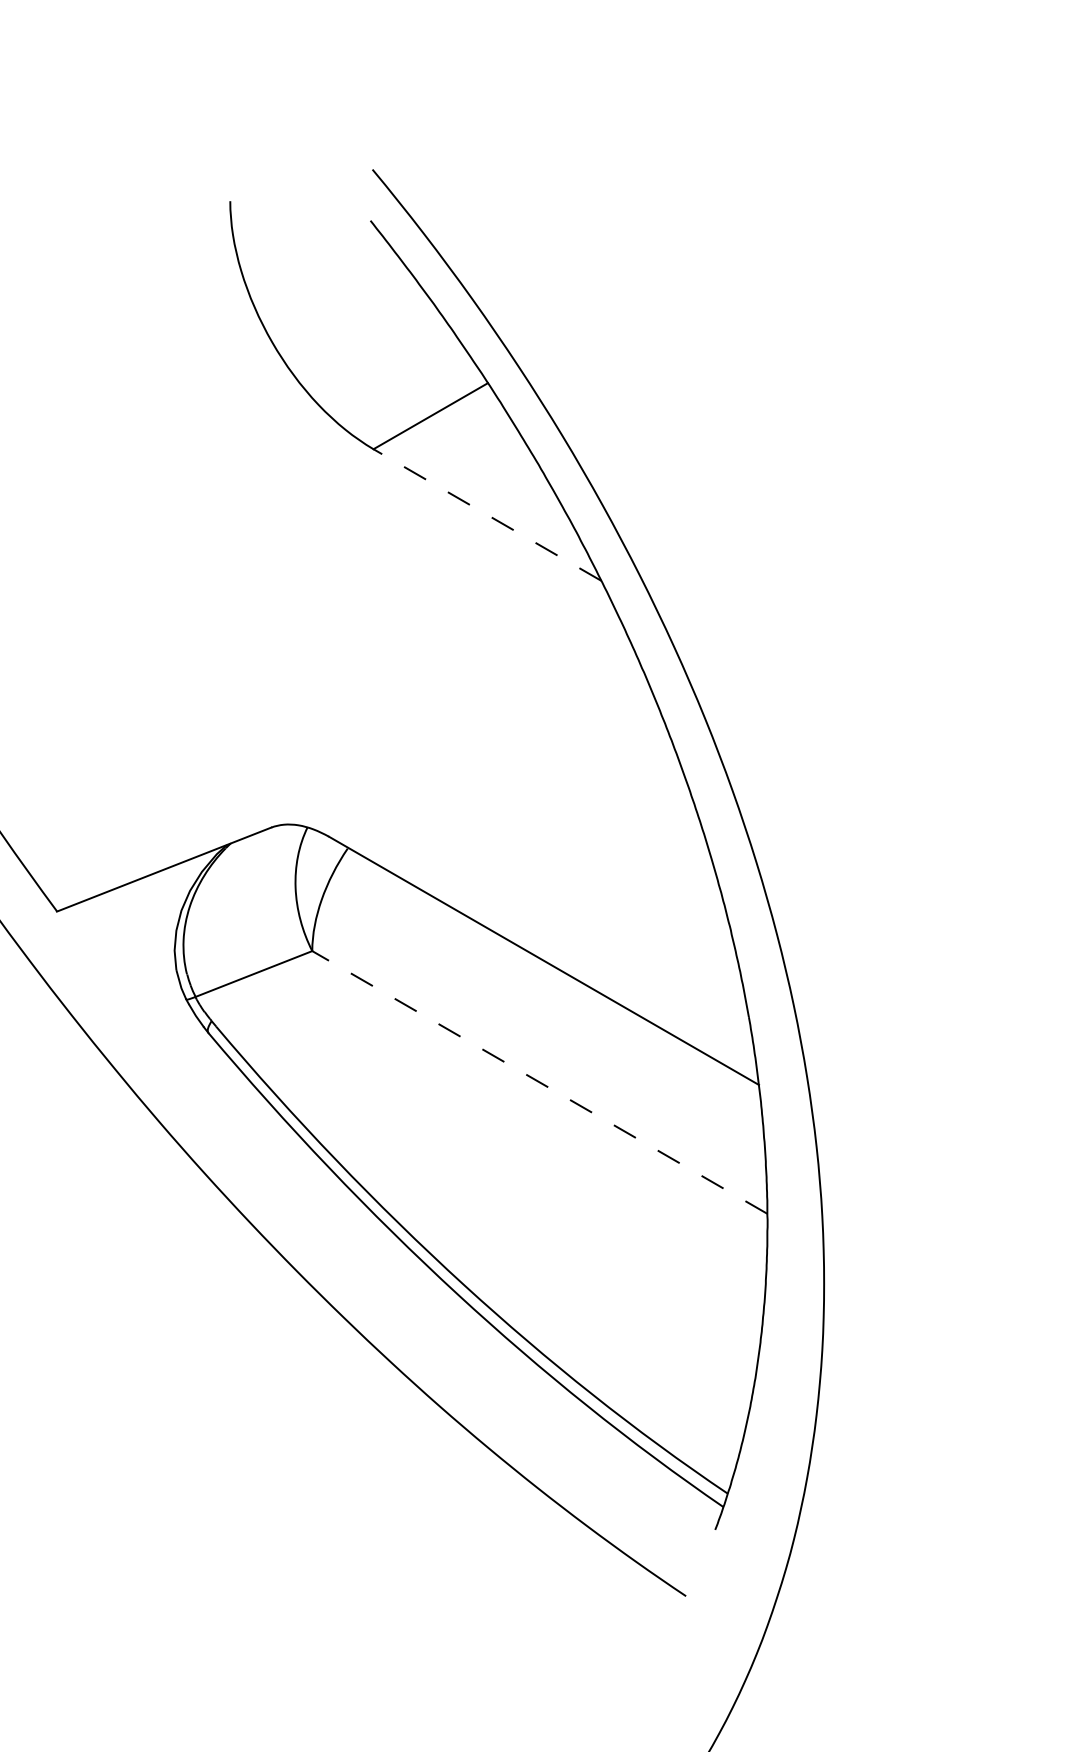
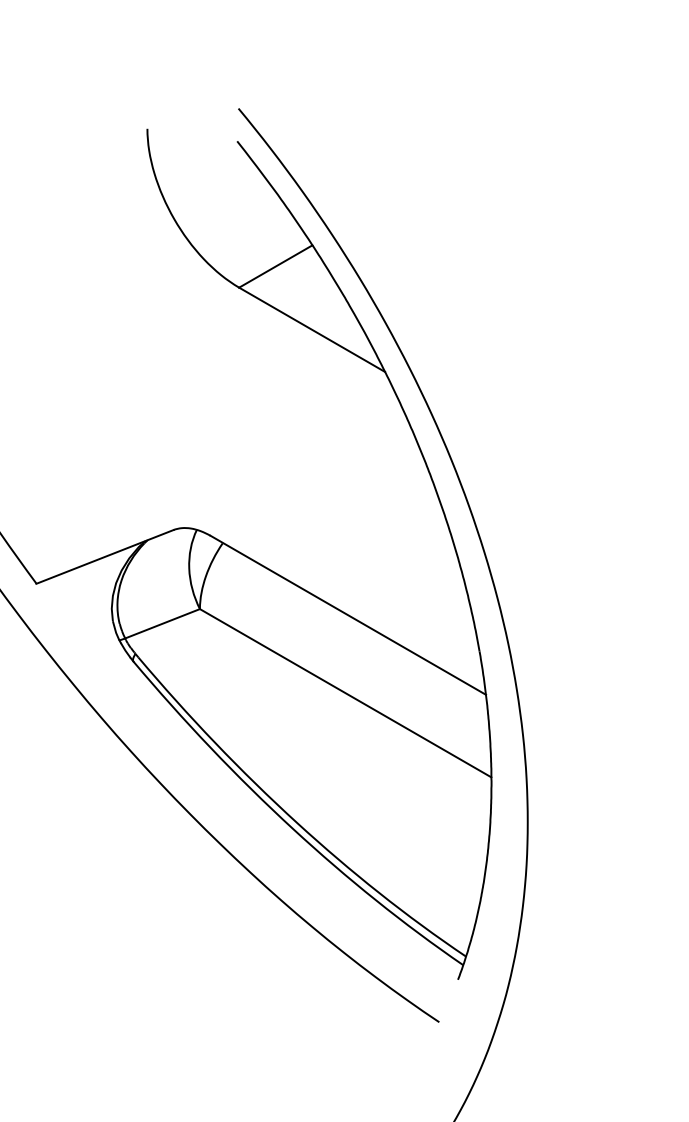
line: (486, 514) -> (311, 329), dashed -> solid
line: (539, 1081) -> (345, 692), dashed -> solid

